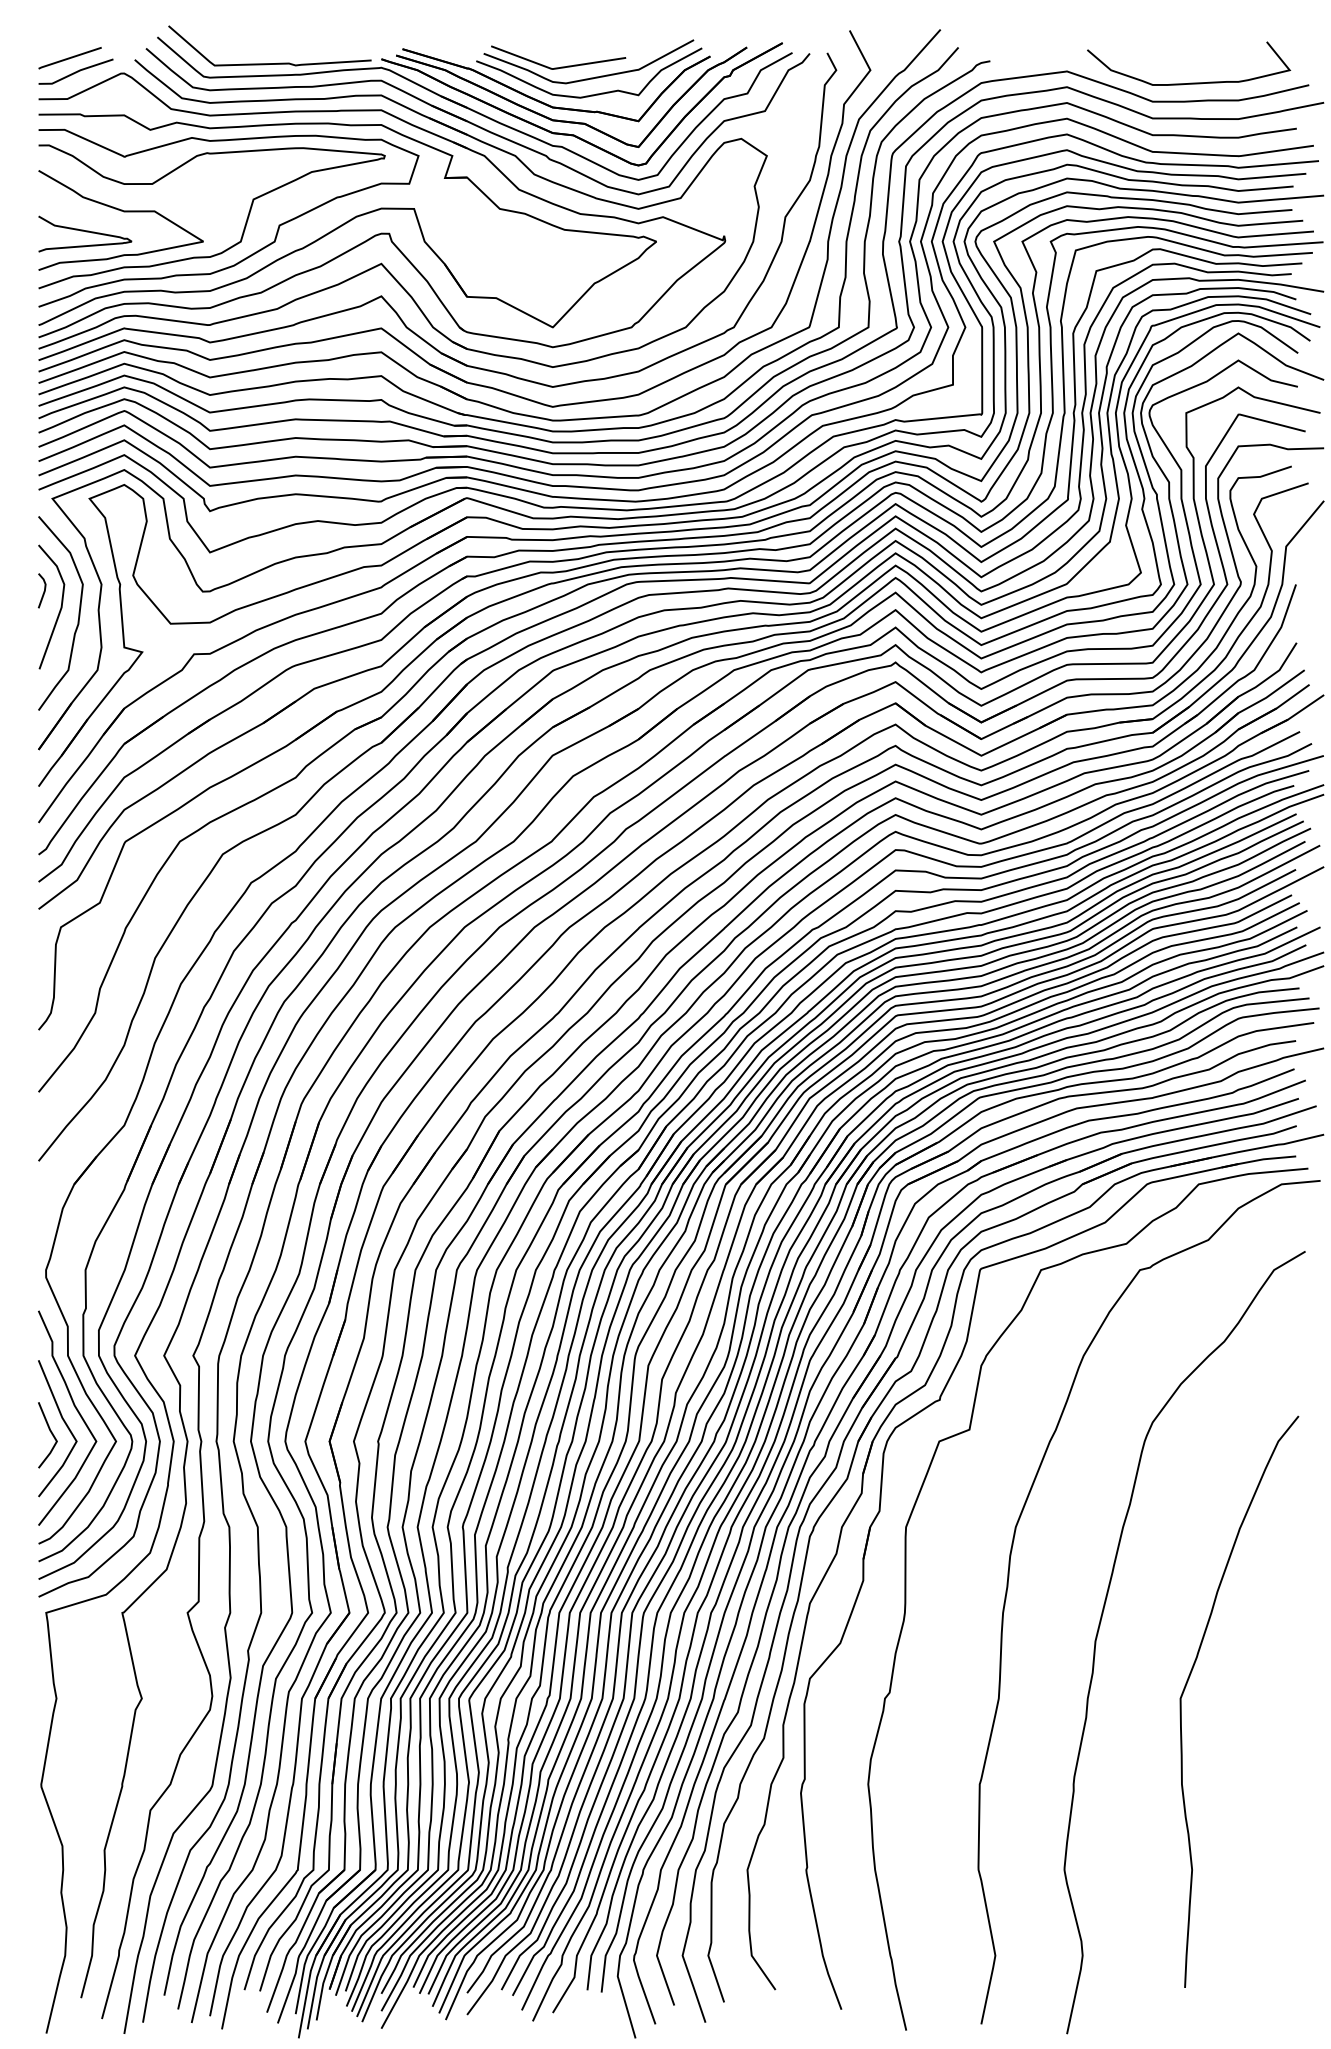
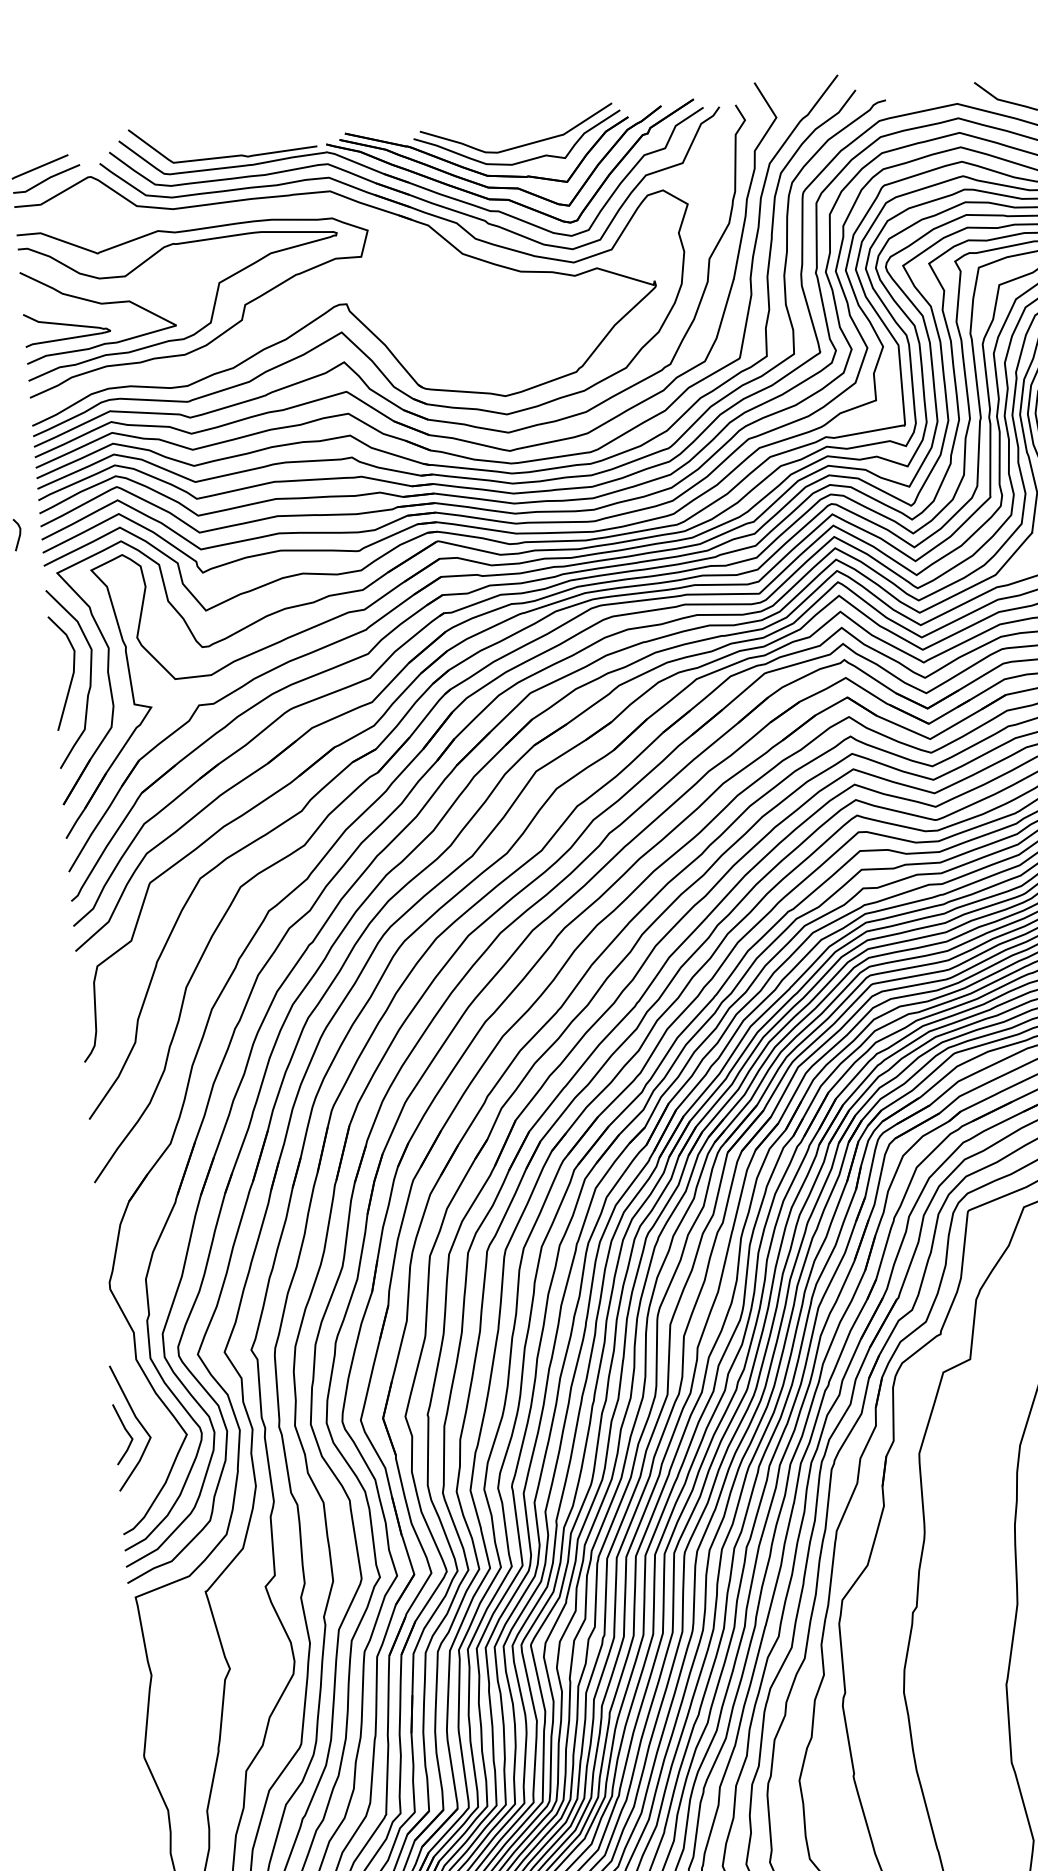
line: (561, 66) -> (492, 137), removed
part: (347, 220) -> (307, 295), removed
line: (43, 591) -> (18, 535), moved
curve: (77, 1412) -> (149, 1410), removed

